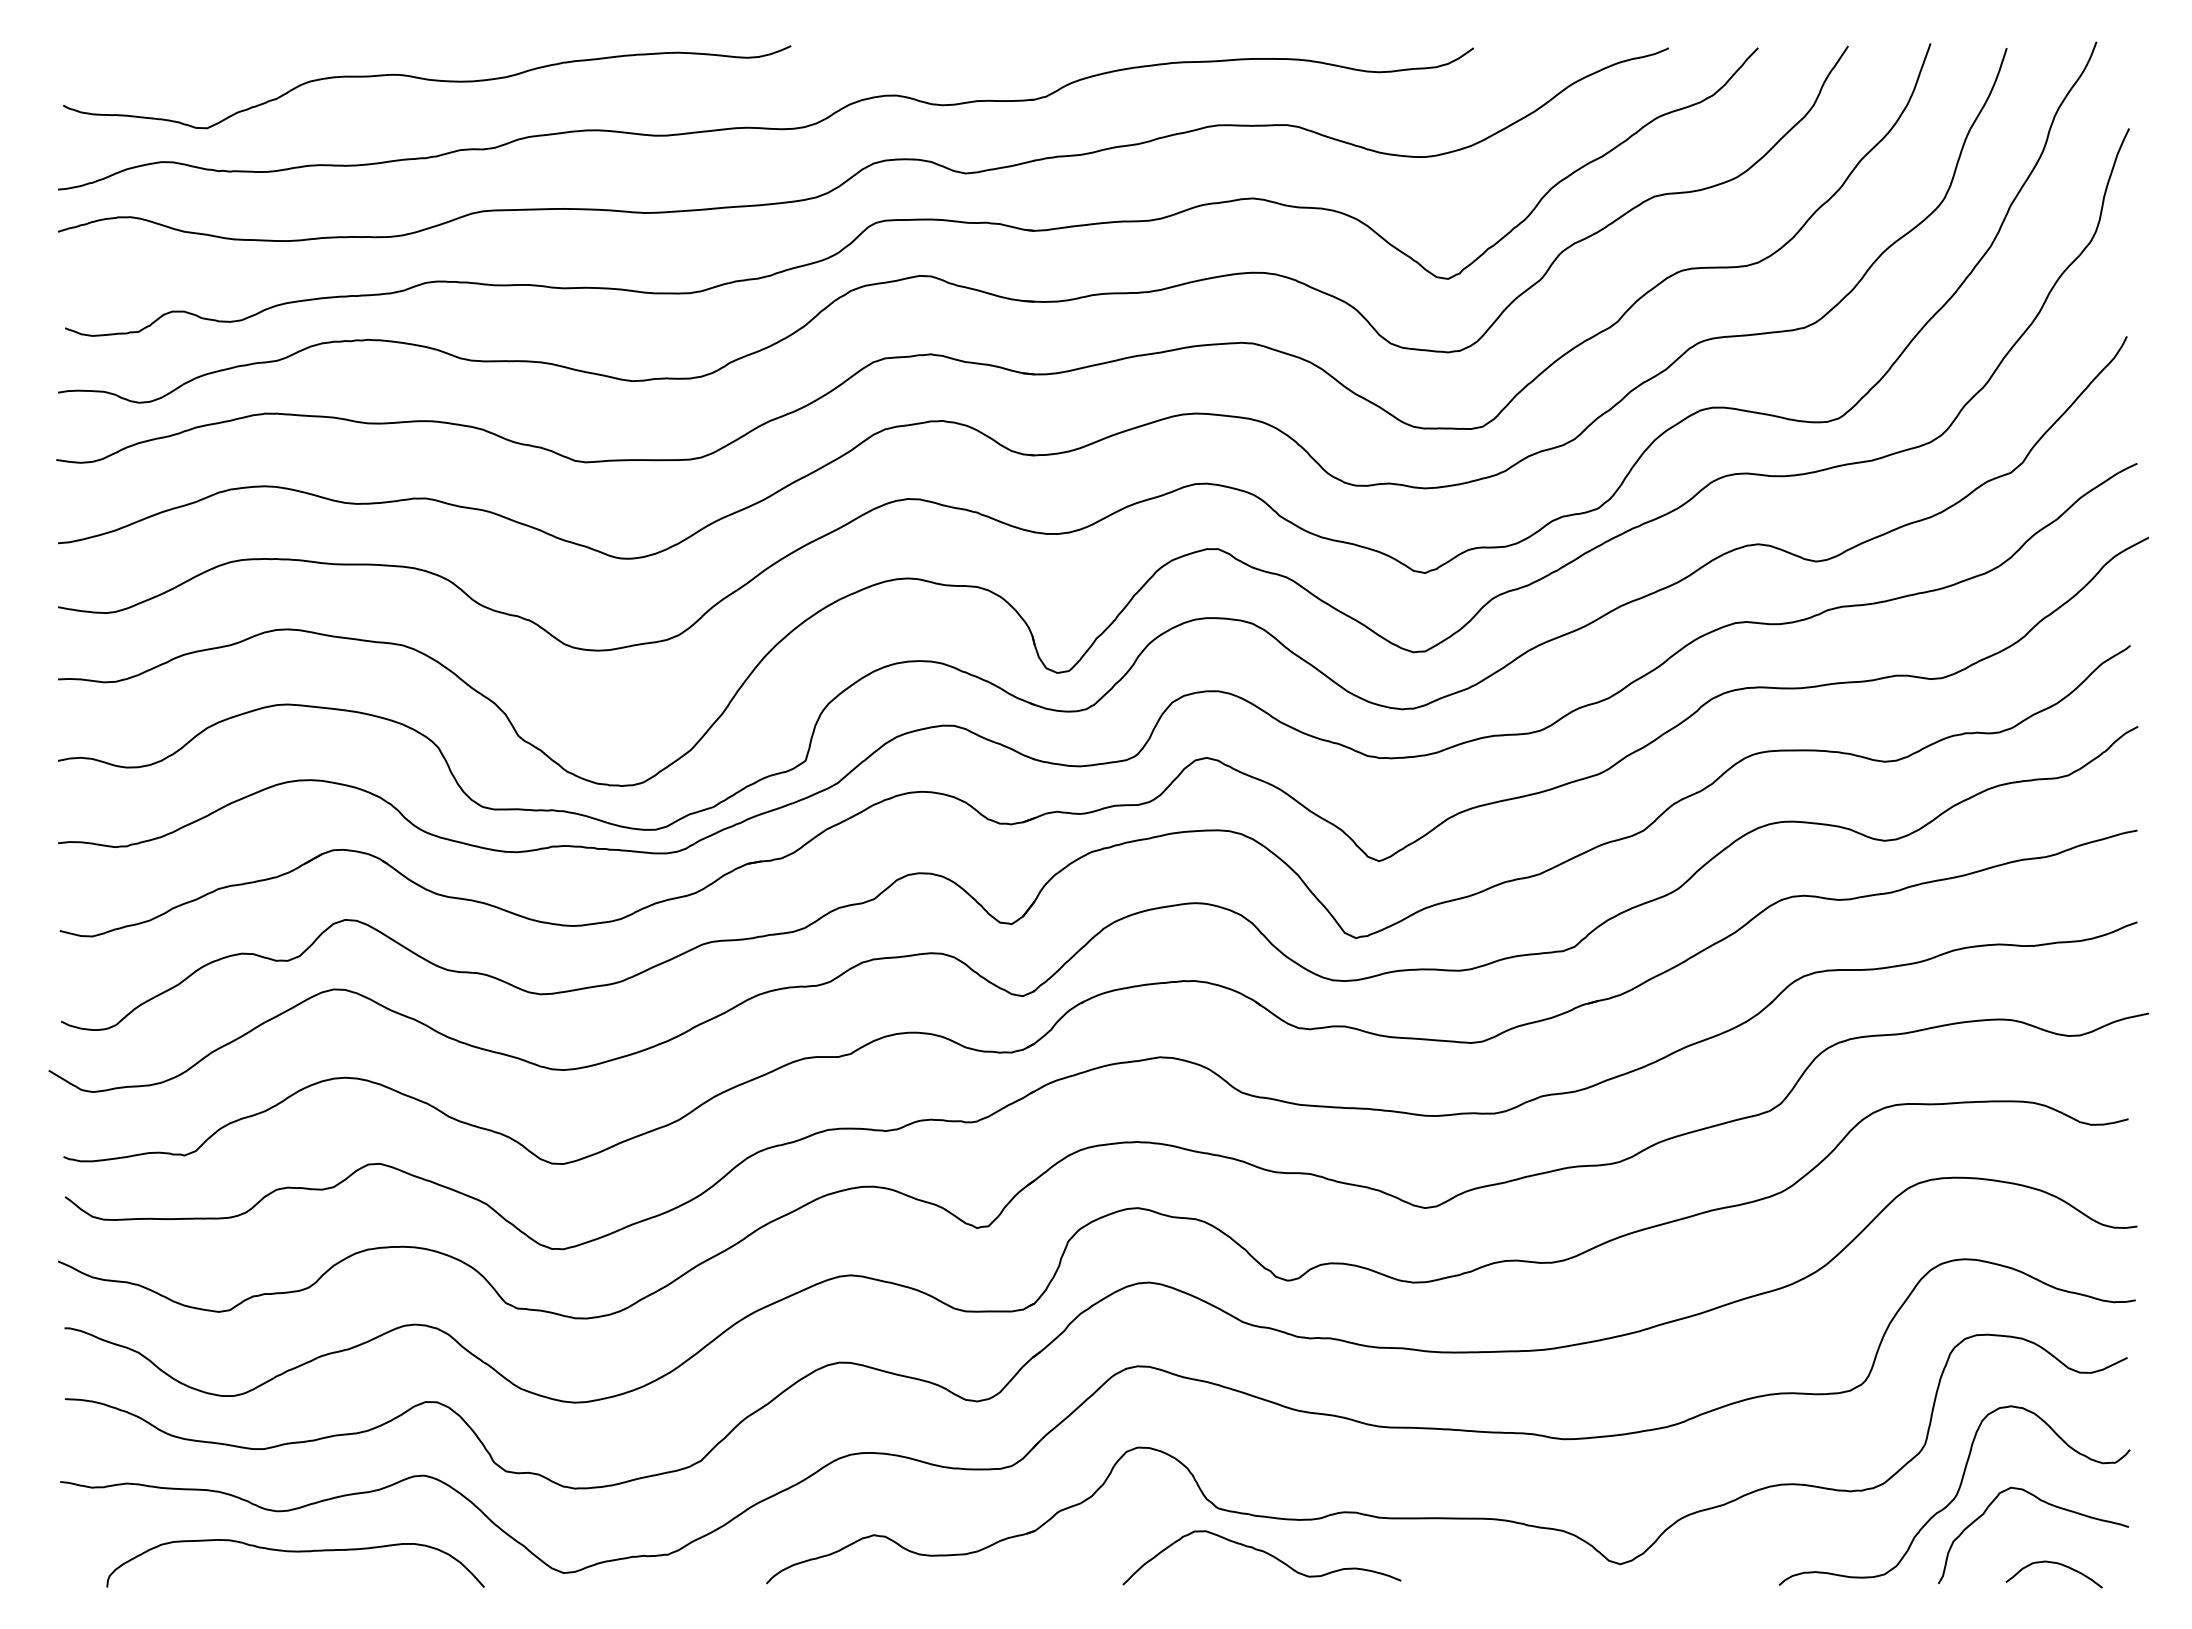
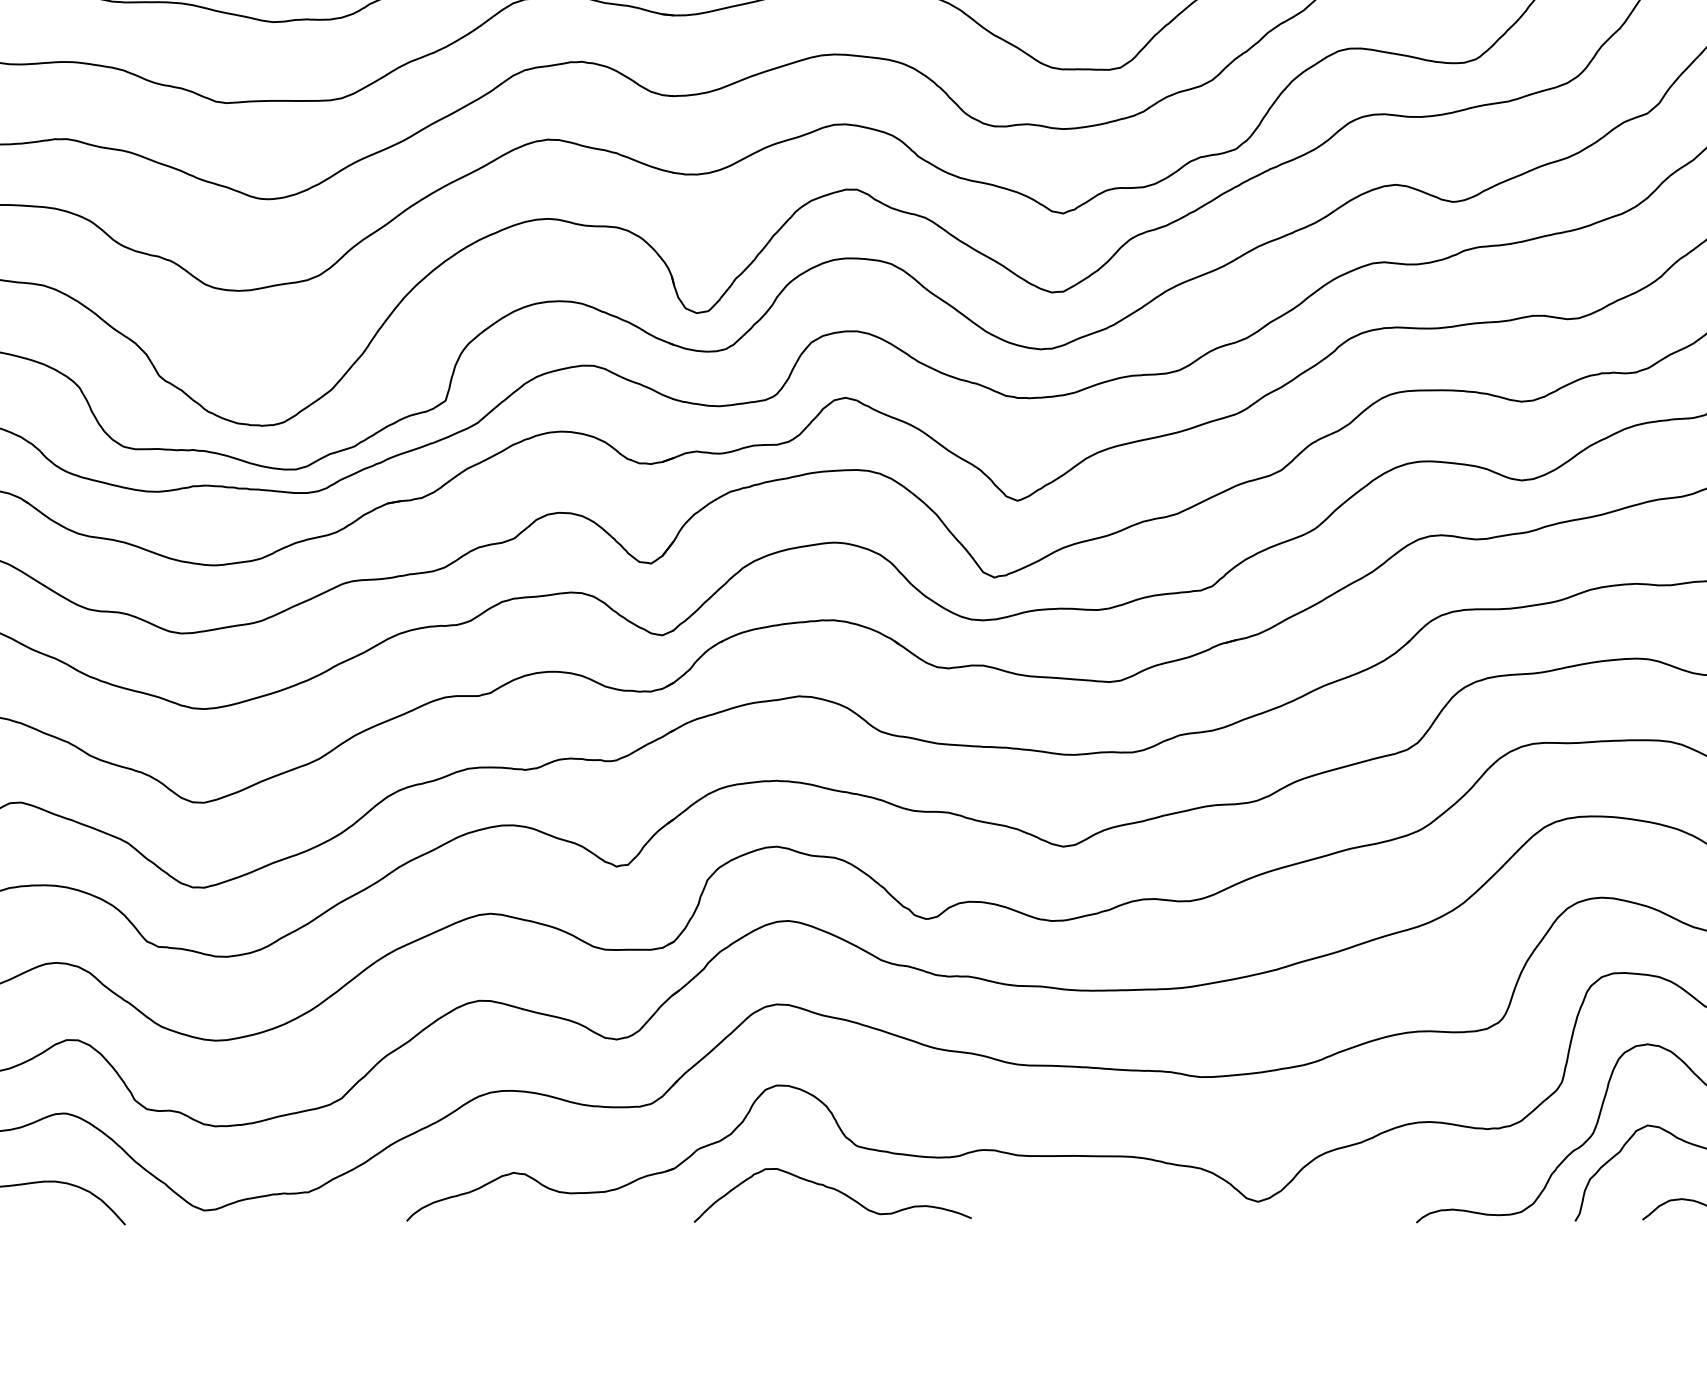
curve: (1263, 1552) -> (834, 1190), moved

